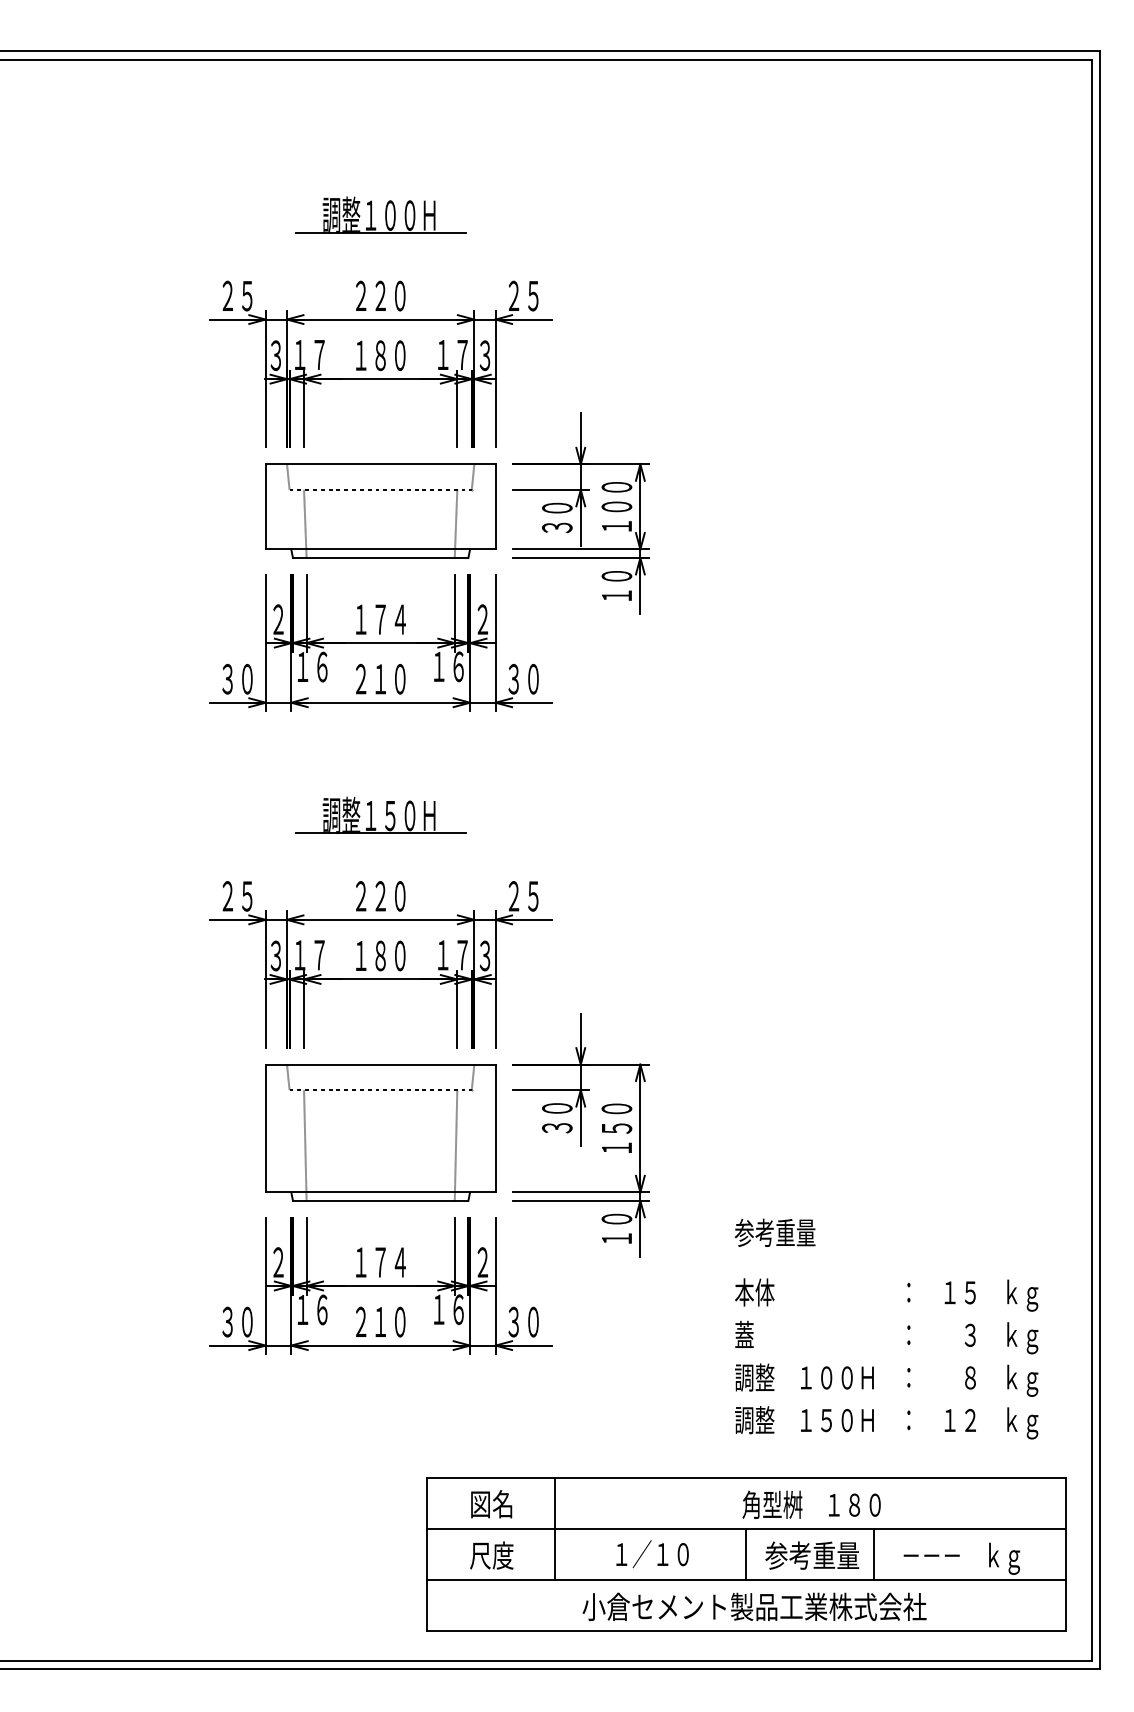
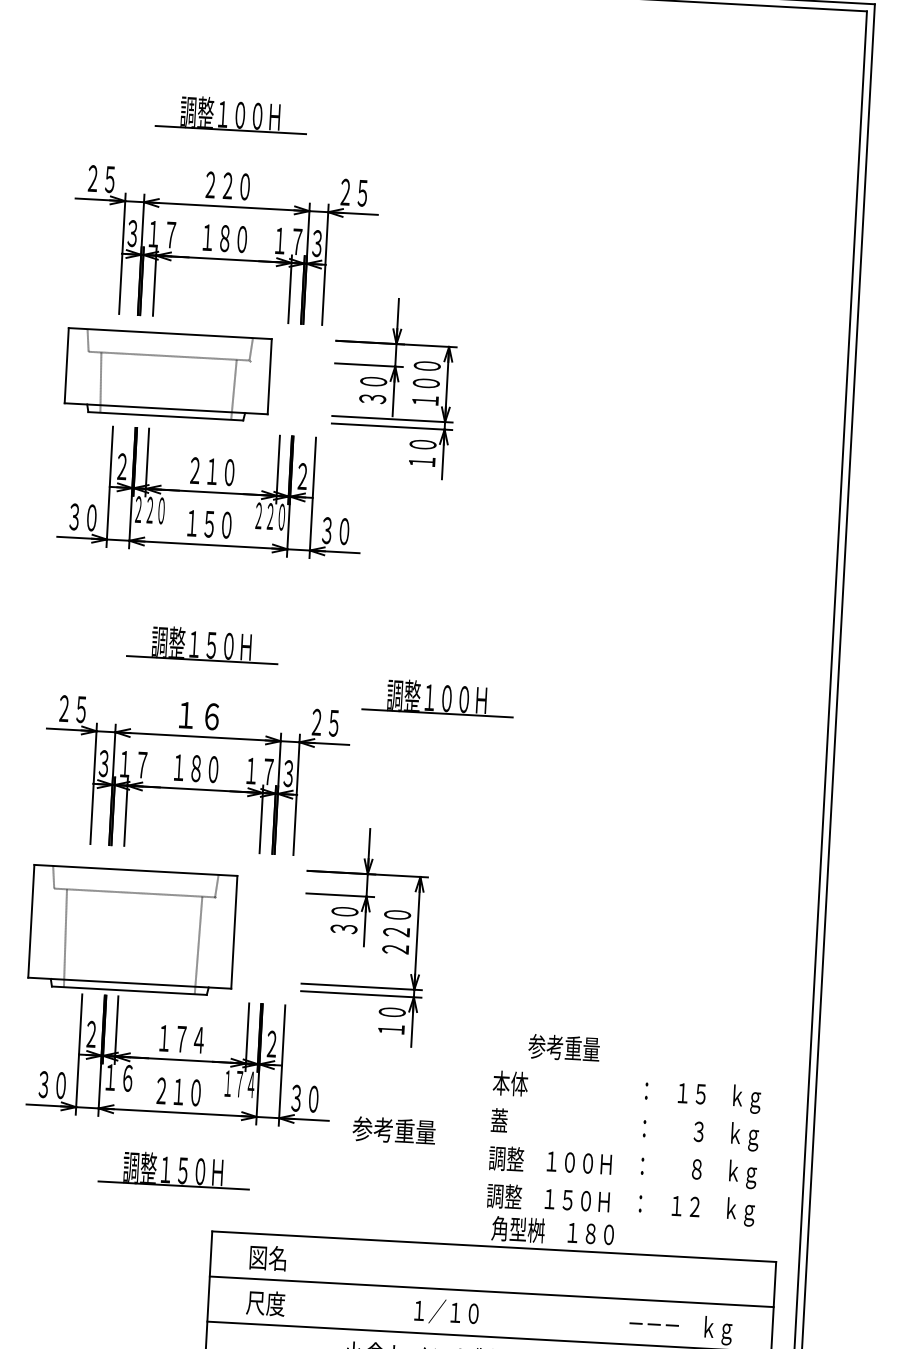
part: (380, 510) -> (167, 374), moved
text: (380, 619) -> (212, 471), １７４ -> ２１０
text: (312, 666) -> (149, 509), １６ -> ２２０
text: (448, 666) -> (270, 516), １６ -> ２２０
text: (370, 678) -> (200, 523), ２１０ -> １５０
part: (649, 860) -> (438, 697), added
text: (380, 896) -> (198, 716), ２２０ -> １６
part: (380, 1132) -> (132, 930), moved
text: (616, 1138) -> (395, 941), １５０ -> ２２０
text: (775, 1232) -> (564, 1047), moved
text: (448, 1309) -> (239, 1084), １６ -> １７４
part: (380, 1409) -> (174, 1169), added
text: (811, 1504) -> (552, 1231), moved
line: (554, 1528) -> (322, 1282), removed
line: (746, 1553) -> (490, 1313), removed
line: (874, 1553) -> (603, 1319), removed
text: (652, 1554) -> (446, 1312), moved
text: (812, 1555) -> (394, 1130), moved

